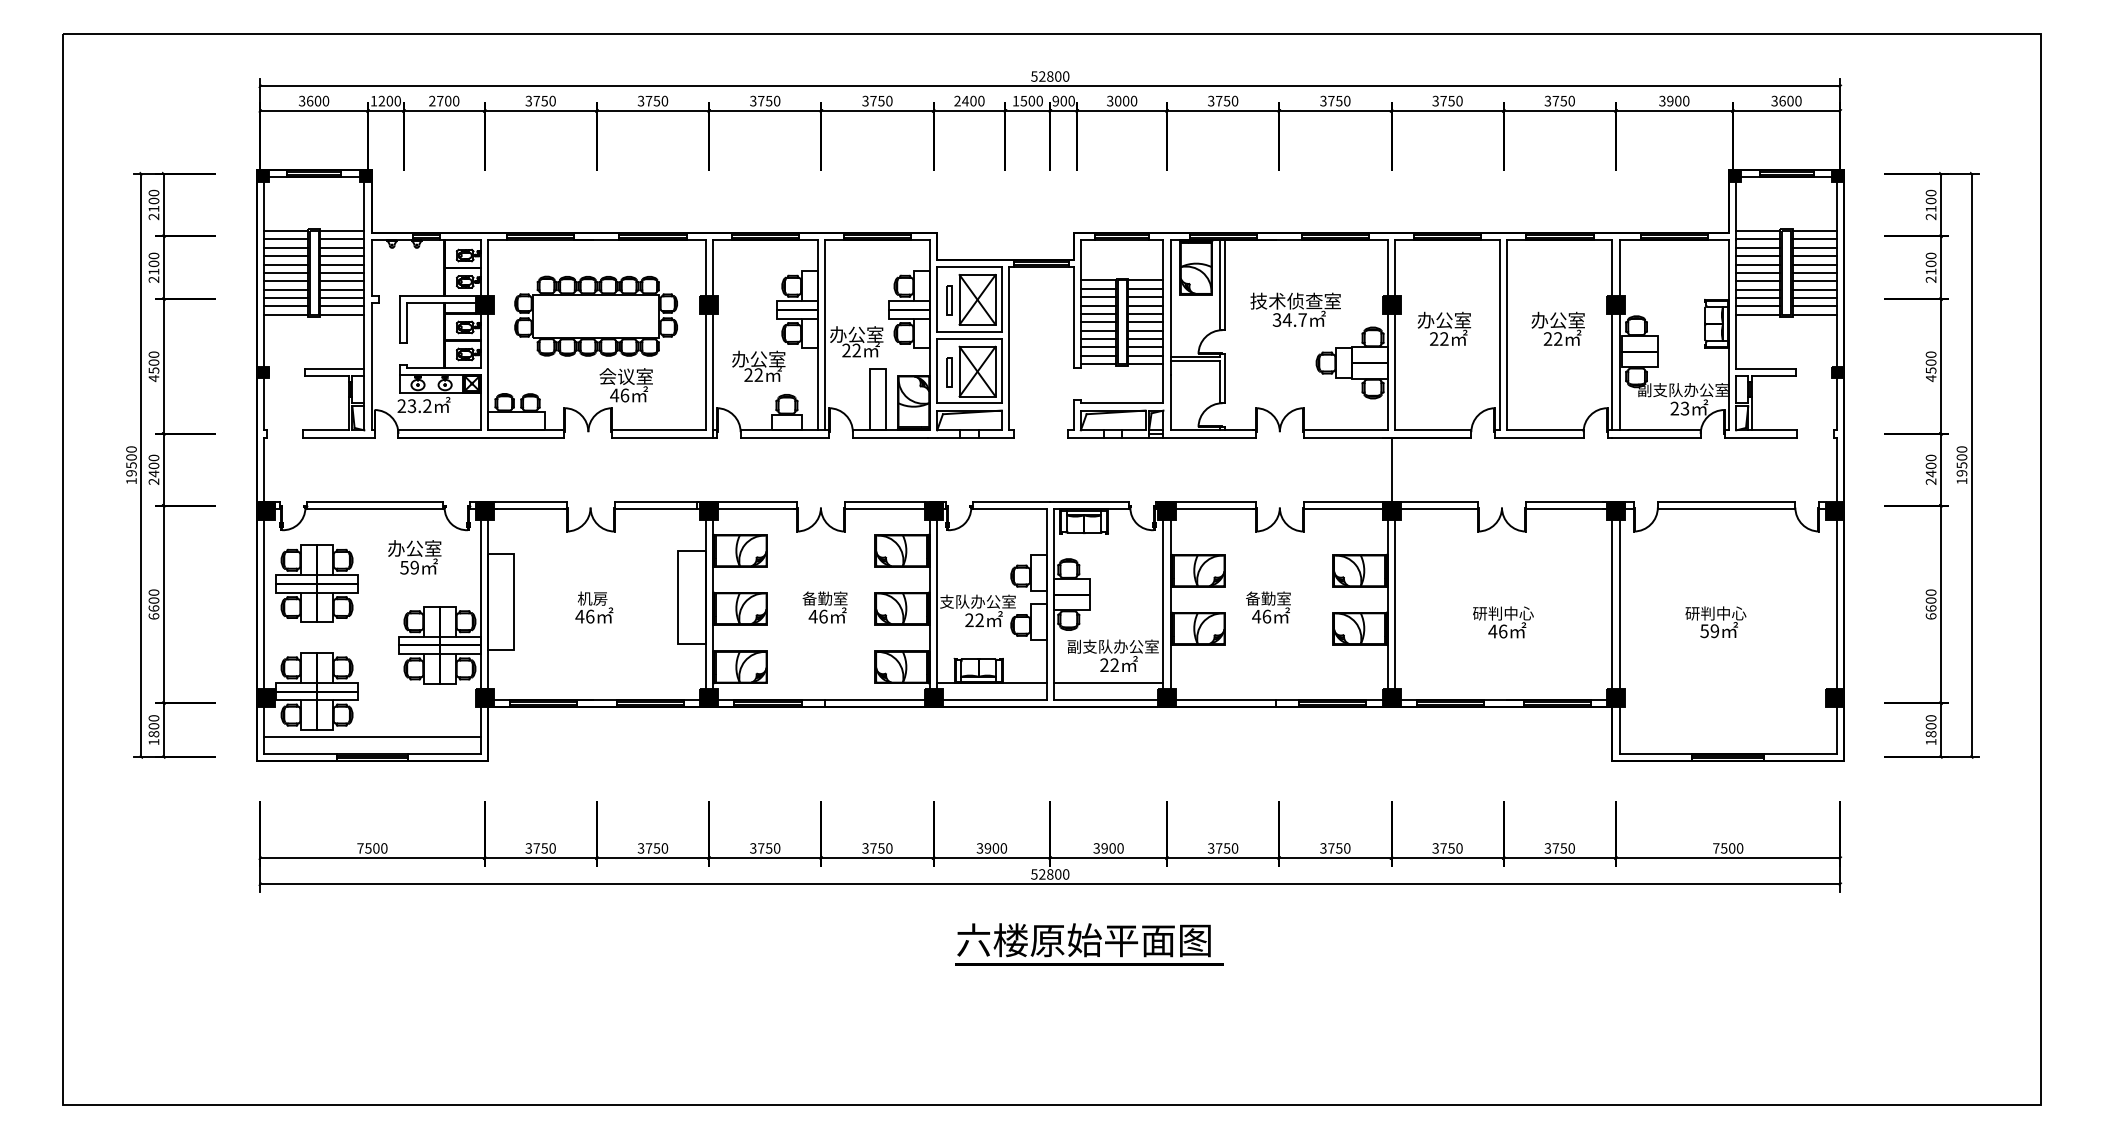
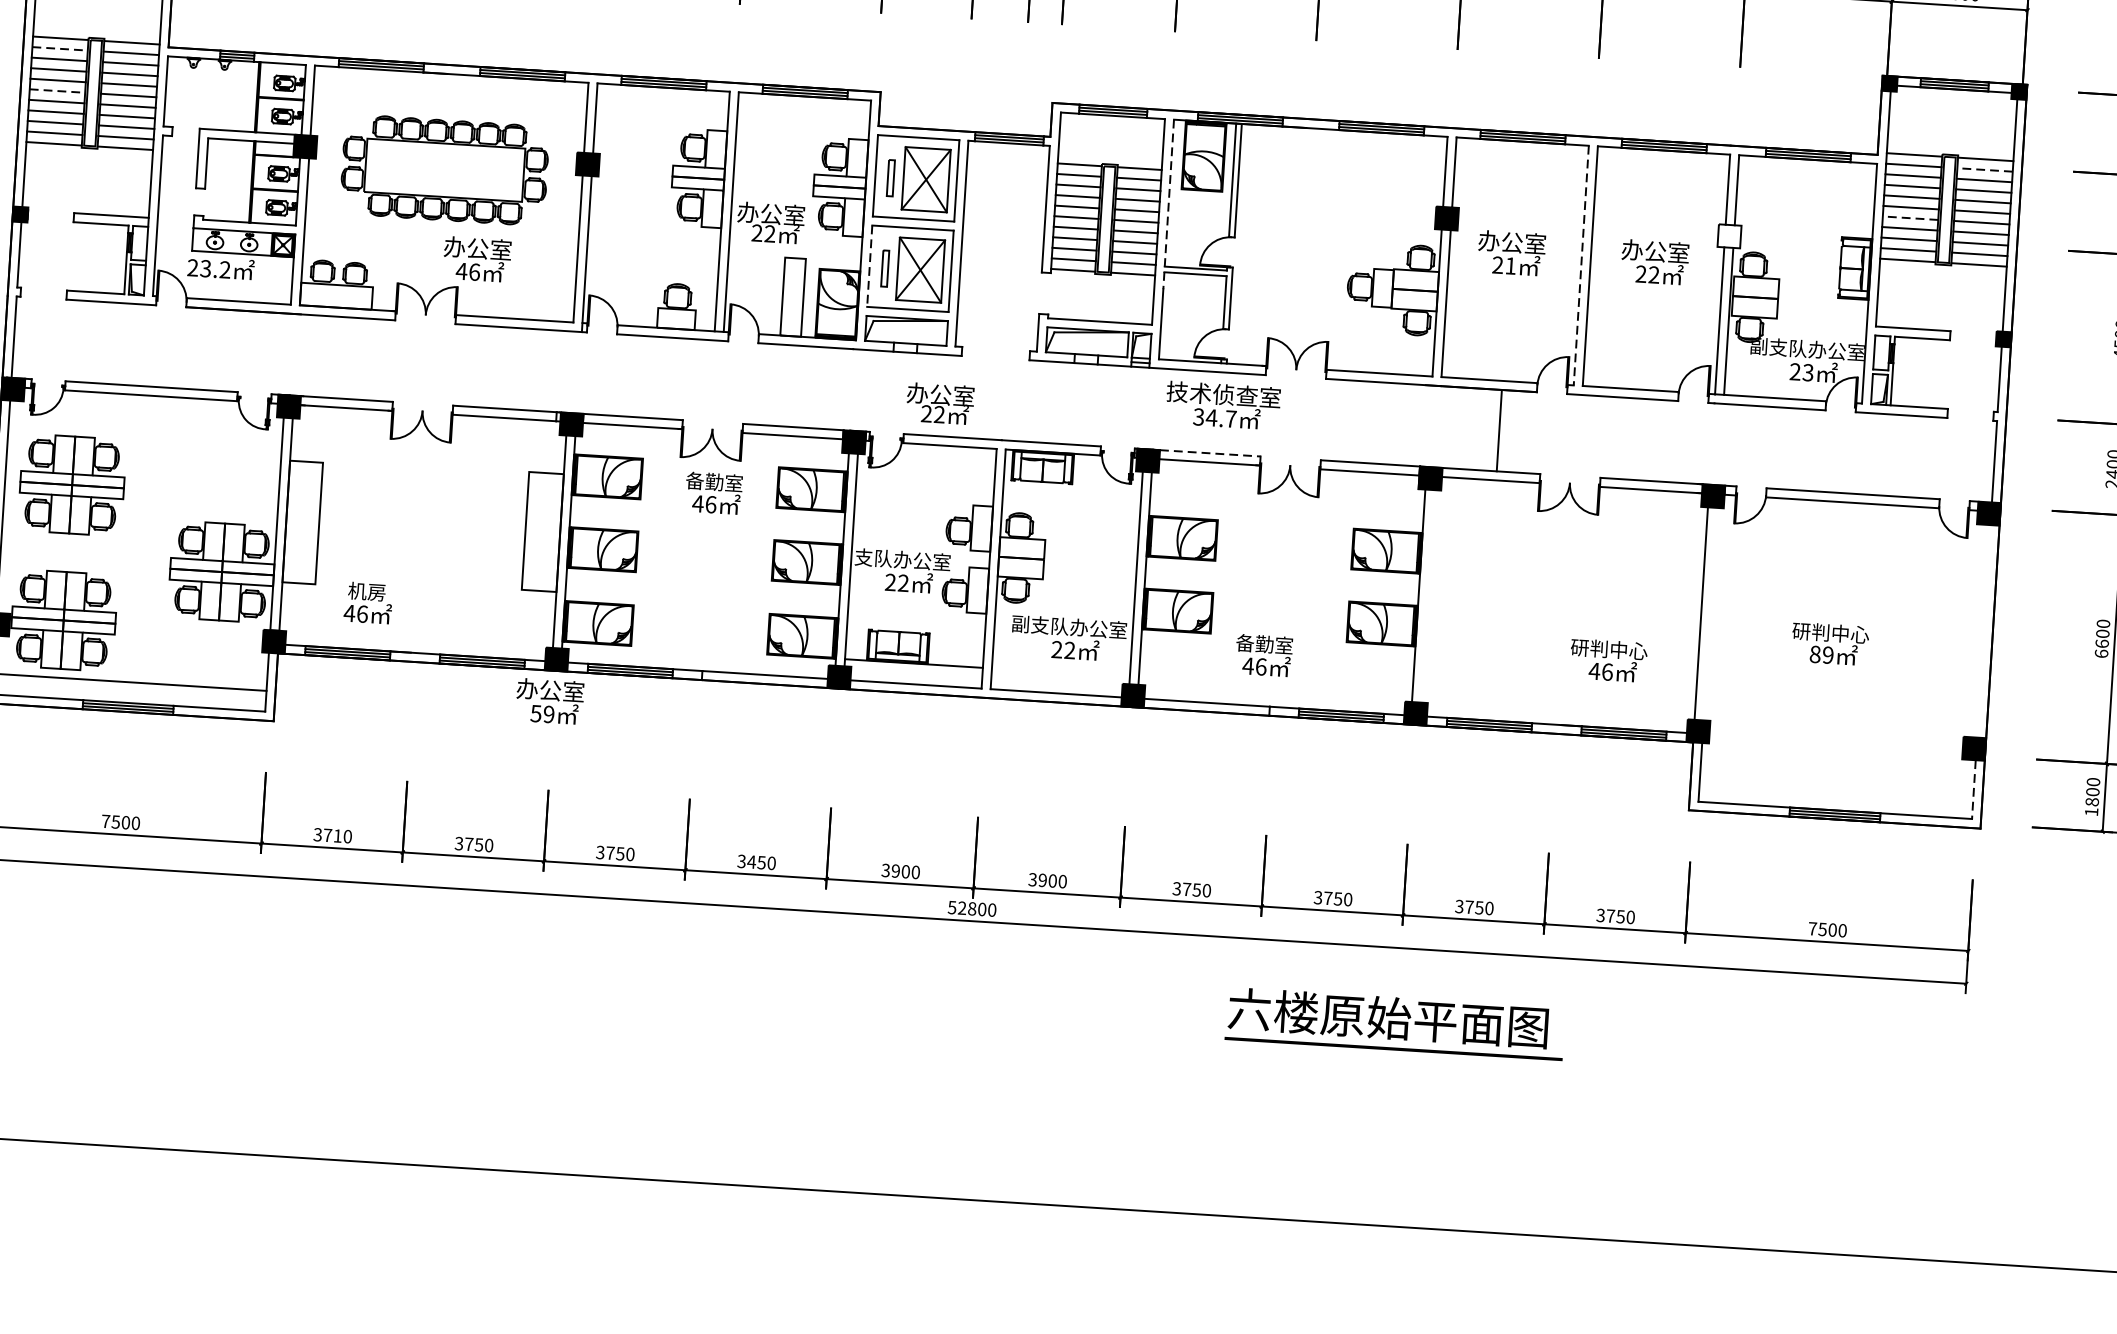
line: (285, 239) -> (59, 48), solid -> dashed
line: (1814, 239) -> (1984, 170), solid -> dashed
line: (285, 272) -> (57, 90), solid -> dashed
line: (1758, 281) -> (1910, 218), solid -> dashed
fill: (1615, 304) -> (1728, 236), removed
line: (1170, 307) -> (1168, 204), solid -> dashed
text: (1295, 309) -> (1222, 405), moved
line: (1500, 335) -> (1581, 266), solid -> dashed
text: (1444, 338) -> (1510, 265), 22 -> 21
text: (758, 365) -> (939, 402), moved
line: (937, 371) -> (870, 266), solid -> dashed
text: (616, 376) -> (465, 247), 会议室 -> 办公室
line: (1391, 469) -> (1499, 430), moved
line: (1215, 502) -> (1209, 453), solid -> dashed
text: (414, 557) -> (549, 701), moved
line: (1836, 601) -> (1983, 627), removed
line: (1395, 604) -> (1428, 596), removed
line: (1619, 604) -> (1710, 614), removed
text: (594, 607) -> (368, 602), moved
text: (824, 607) -> (713, 493), moved
text: (1268, 607) -> (1263, 655), moved
text: (1503, 622) -> (1608, 660), moved
text: (1704, 630) -> (1815, 653), 59 -> 89
line: (1108, 683) -> (1060, 673), removed
line: (1836, 730) -> (1973, 789), solid -> dashed
text: (544, 848) -> (337, 836), 3750 -> 3710
text: (872, 848) -> (750, 862), 3750 -> 3450
text: (1089, 944) -> (1394, 1023), moved

